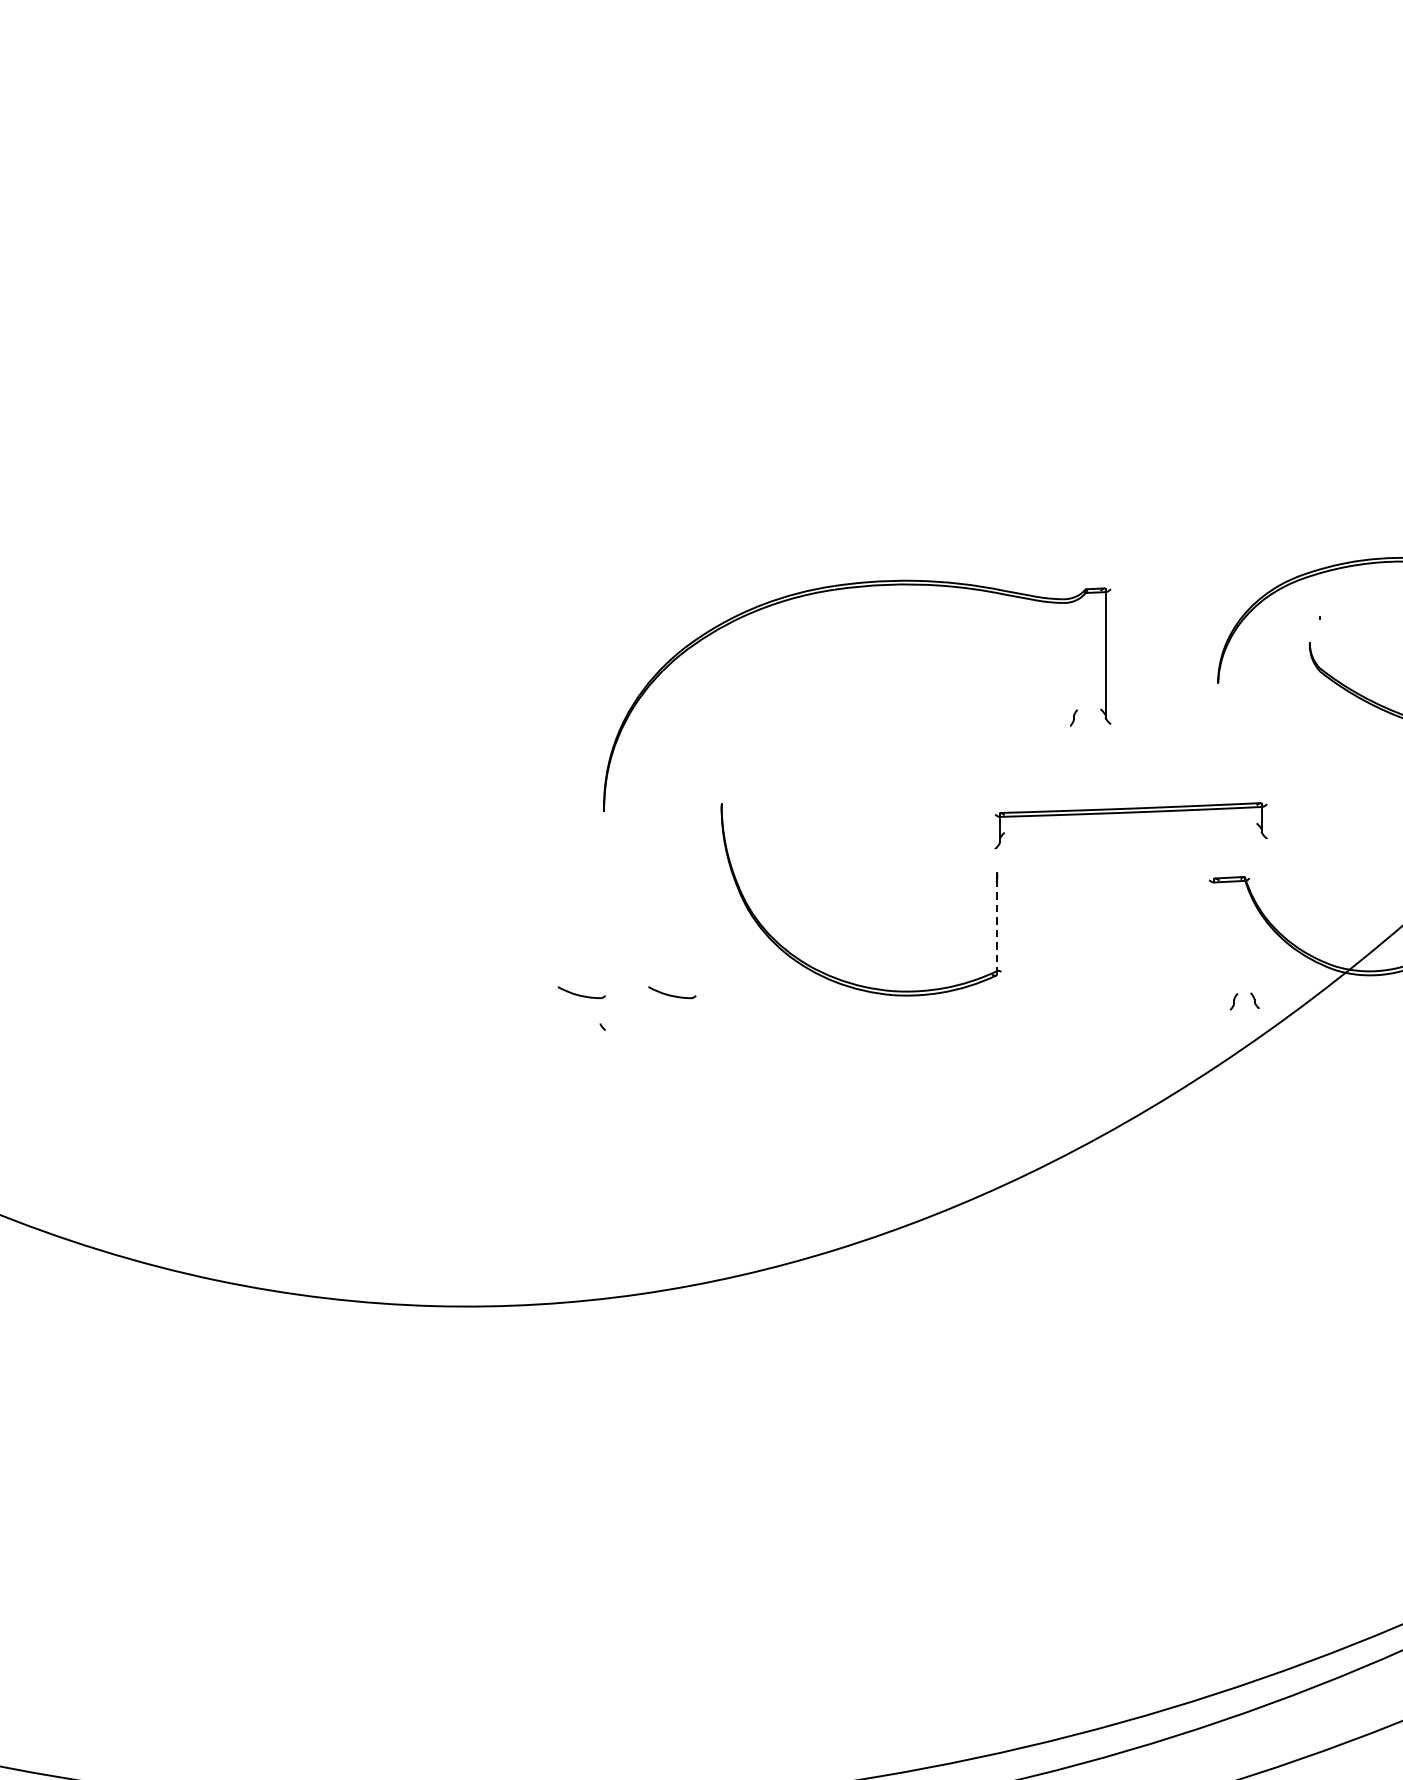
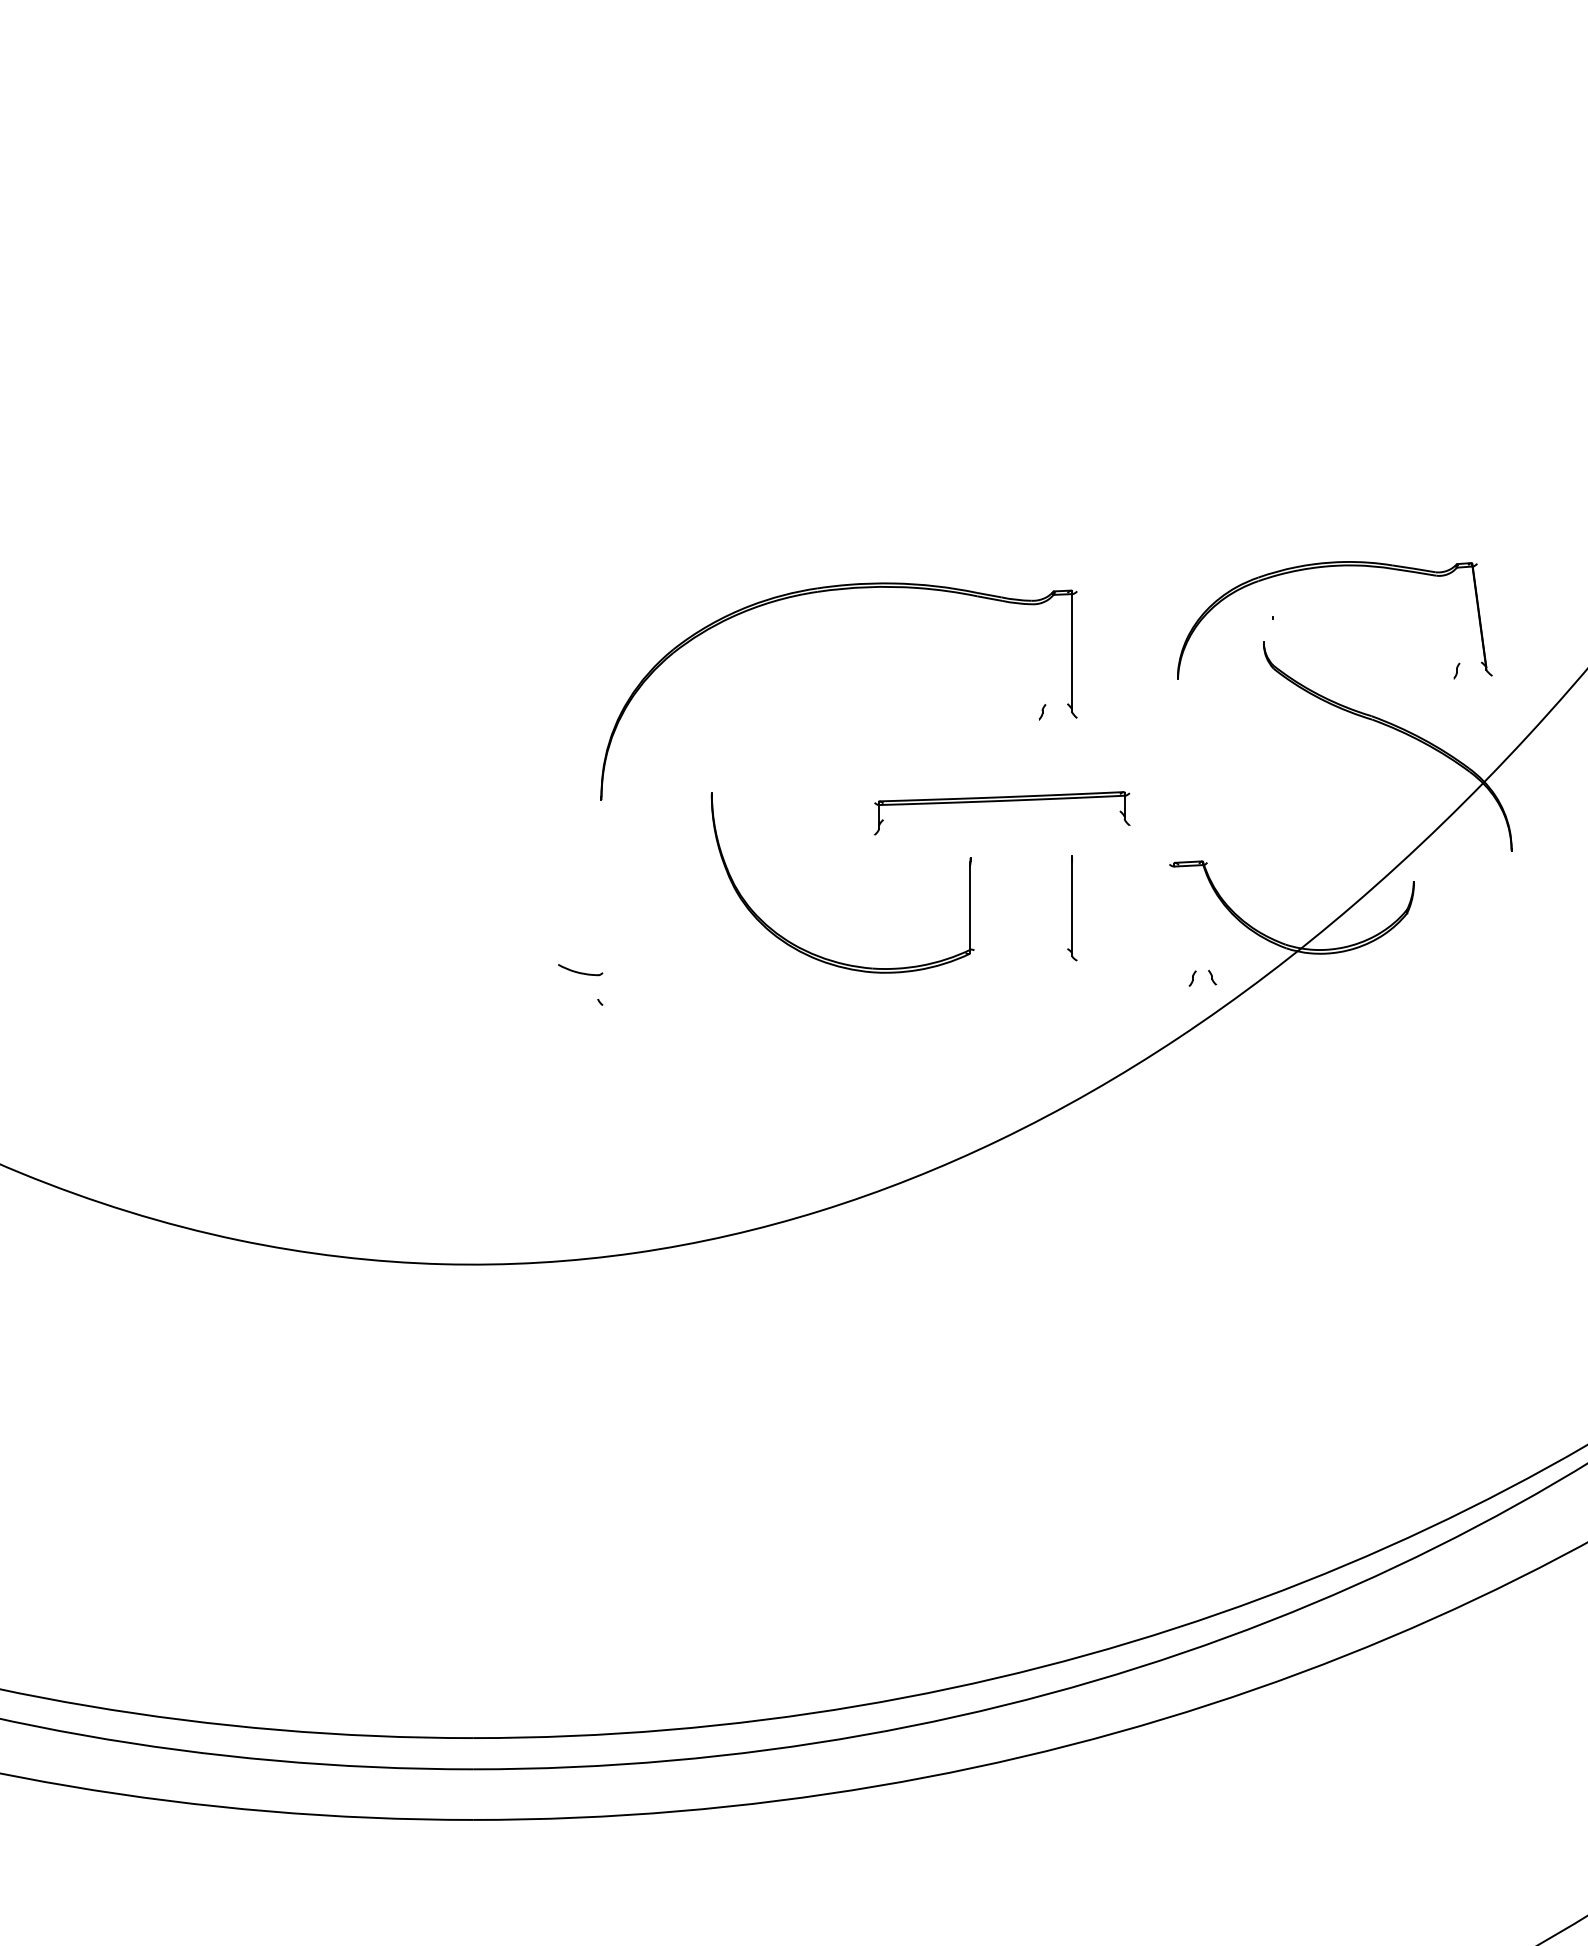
part: (1131, 813) -> (1002, 801), moved
part: (1105, 927) -> (1072, 908), added
line: (997, 928) -> (970, 909), dashed -> solid
part: (672, 993) -> (665, 970), removed

